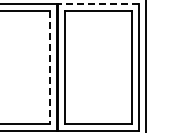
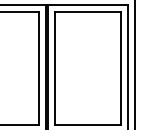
line: (97, 4) -> (87, 5), dashed -> solid
line: (49, 68) -> (39, 69), dashed -> solid

